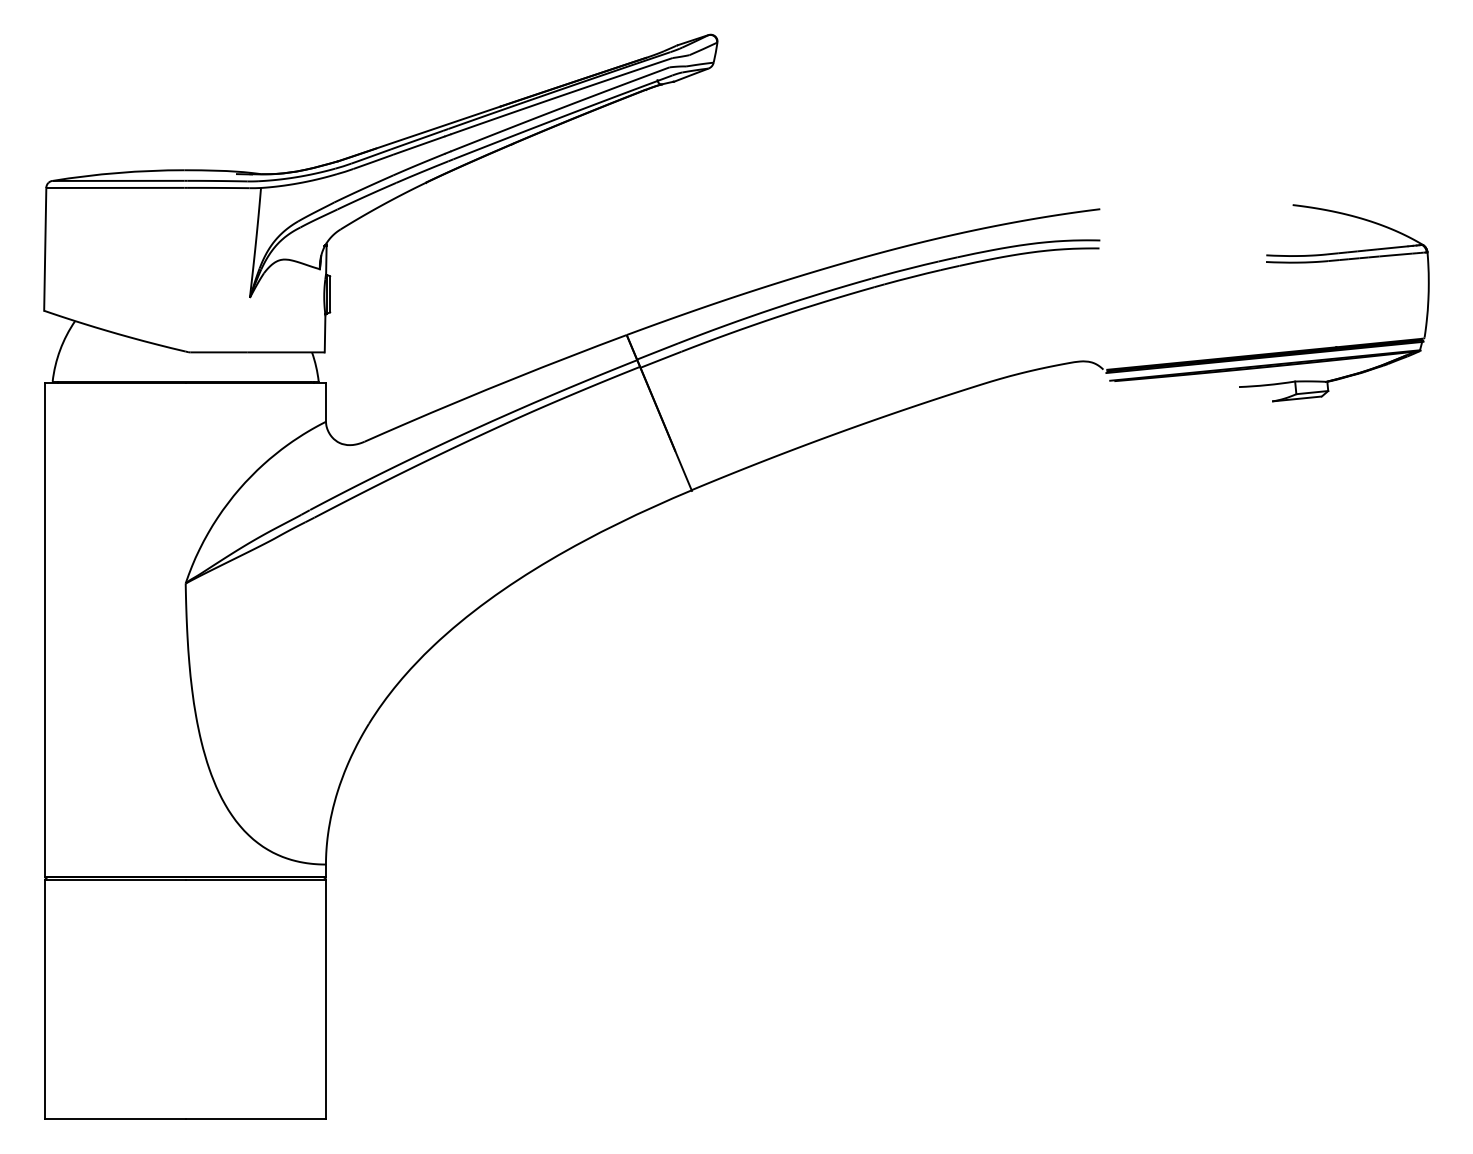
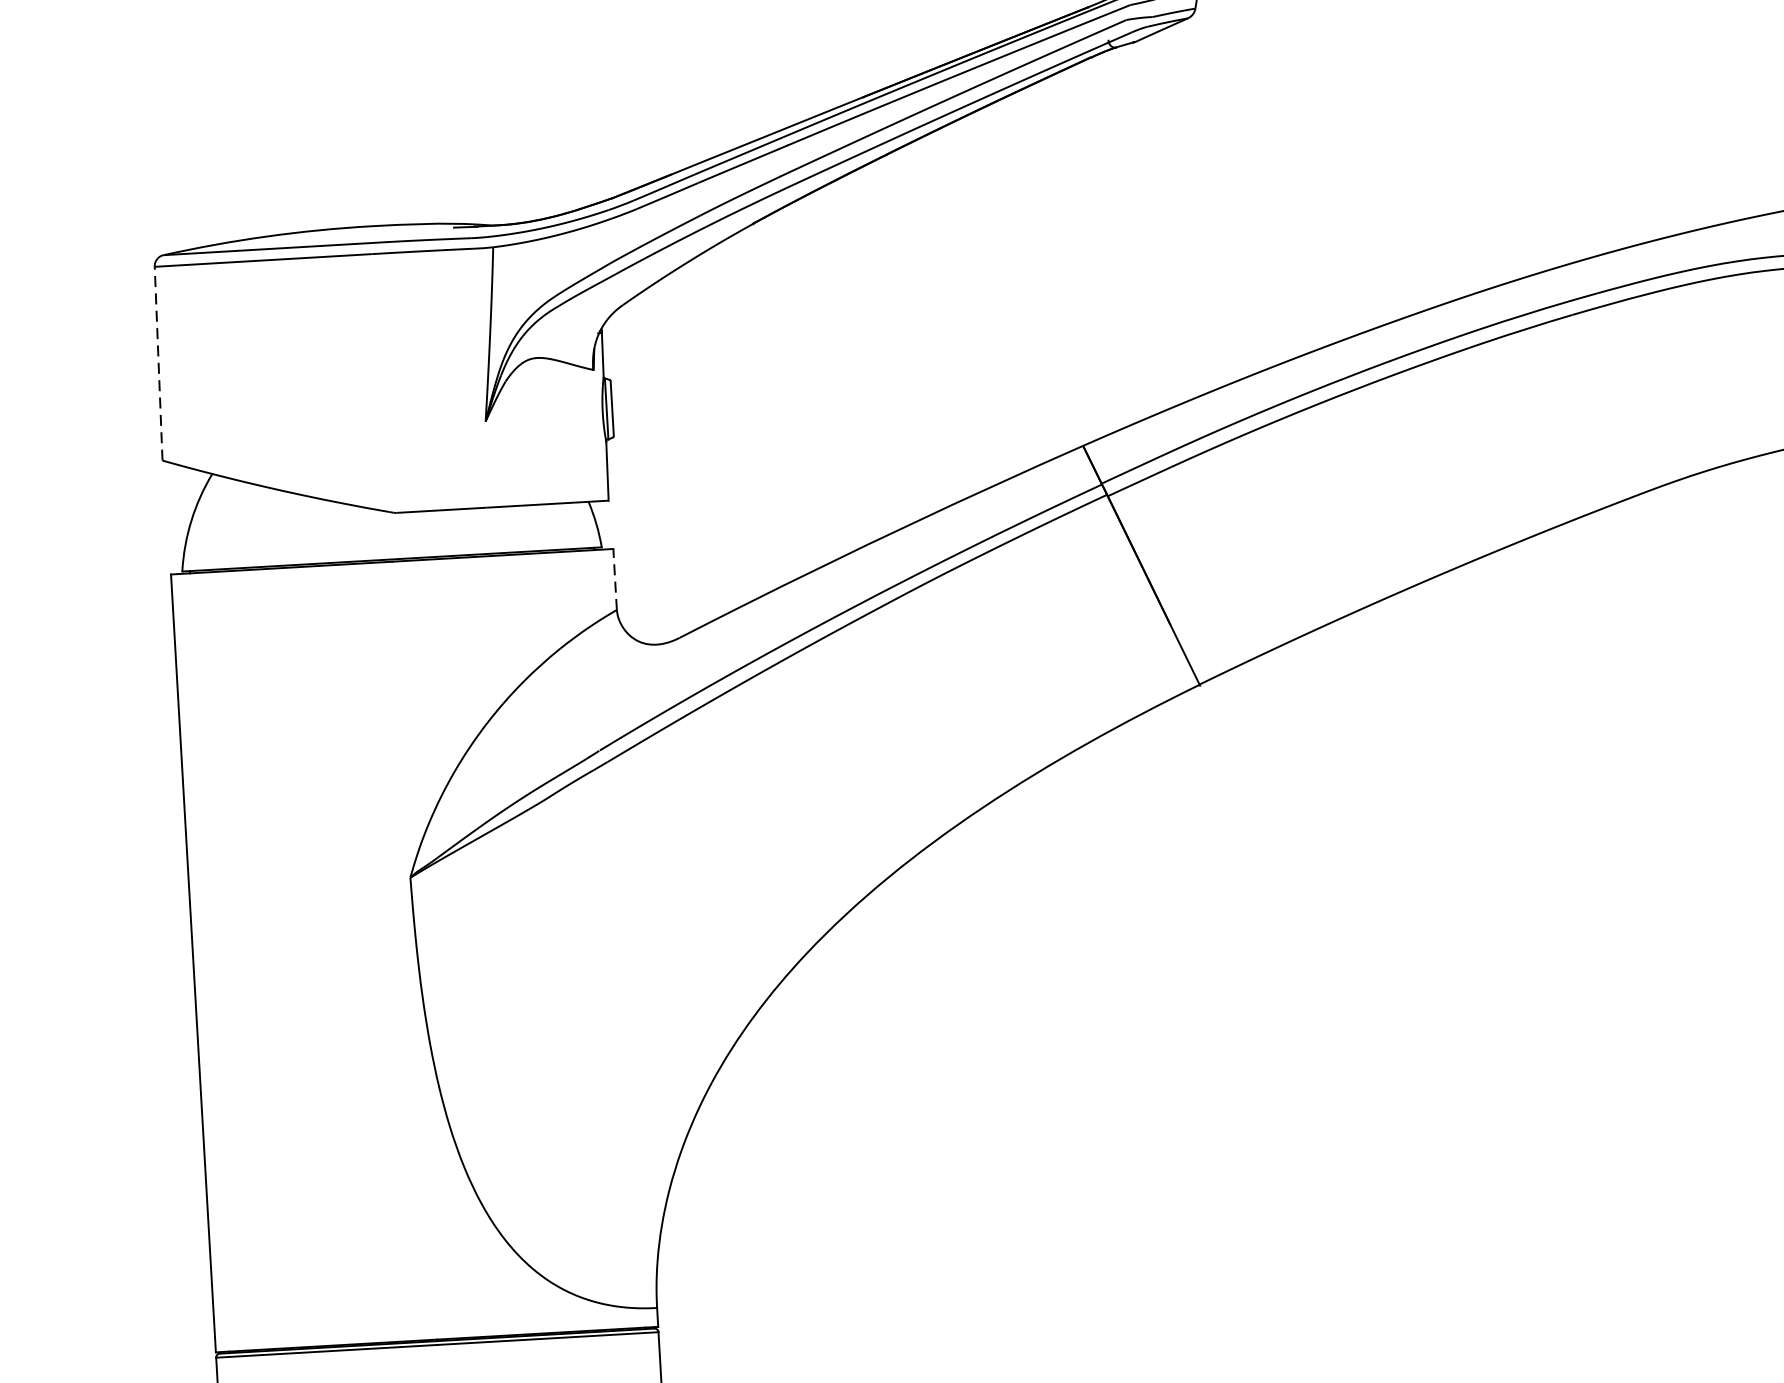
line: (45, 248) -> (158, 362), solid -> dashed
line: (325, 401) -> (614, 578), solid -> dashed

